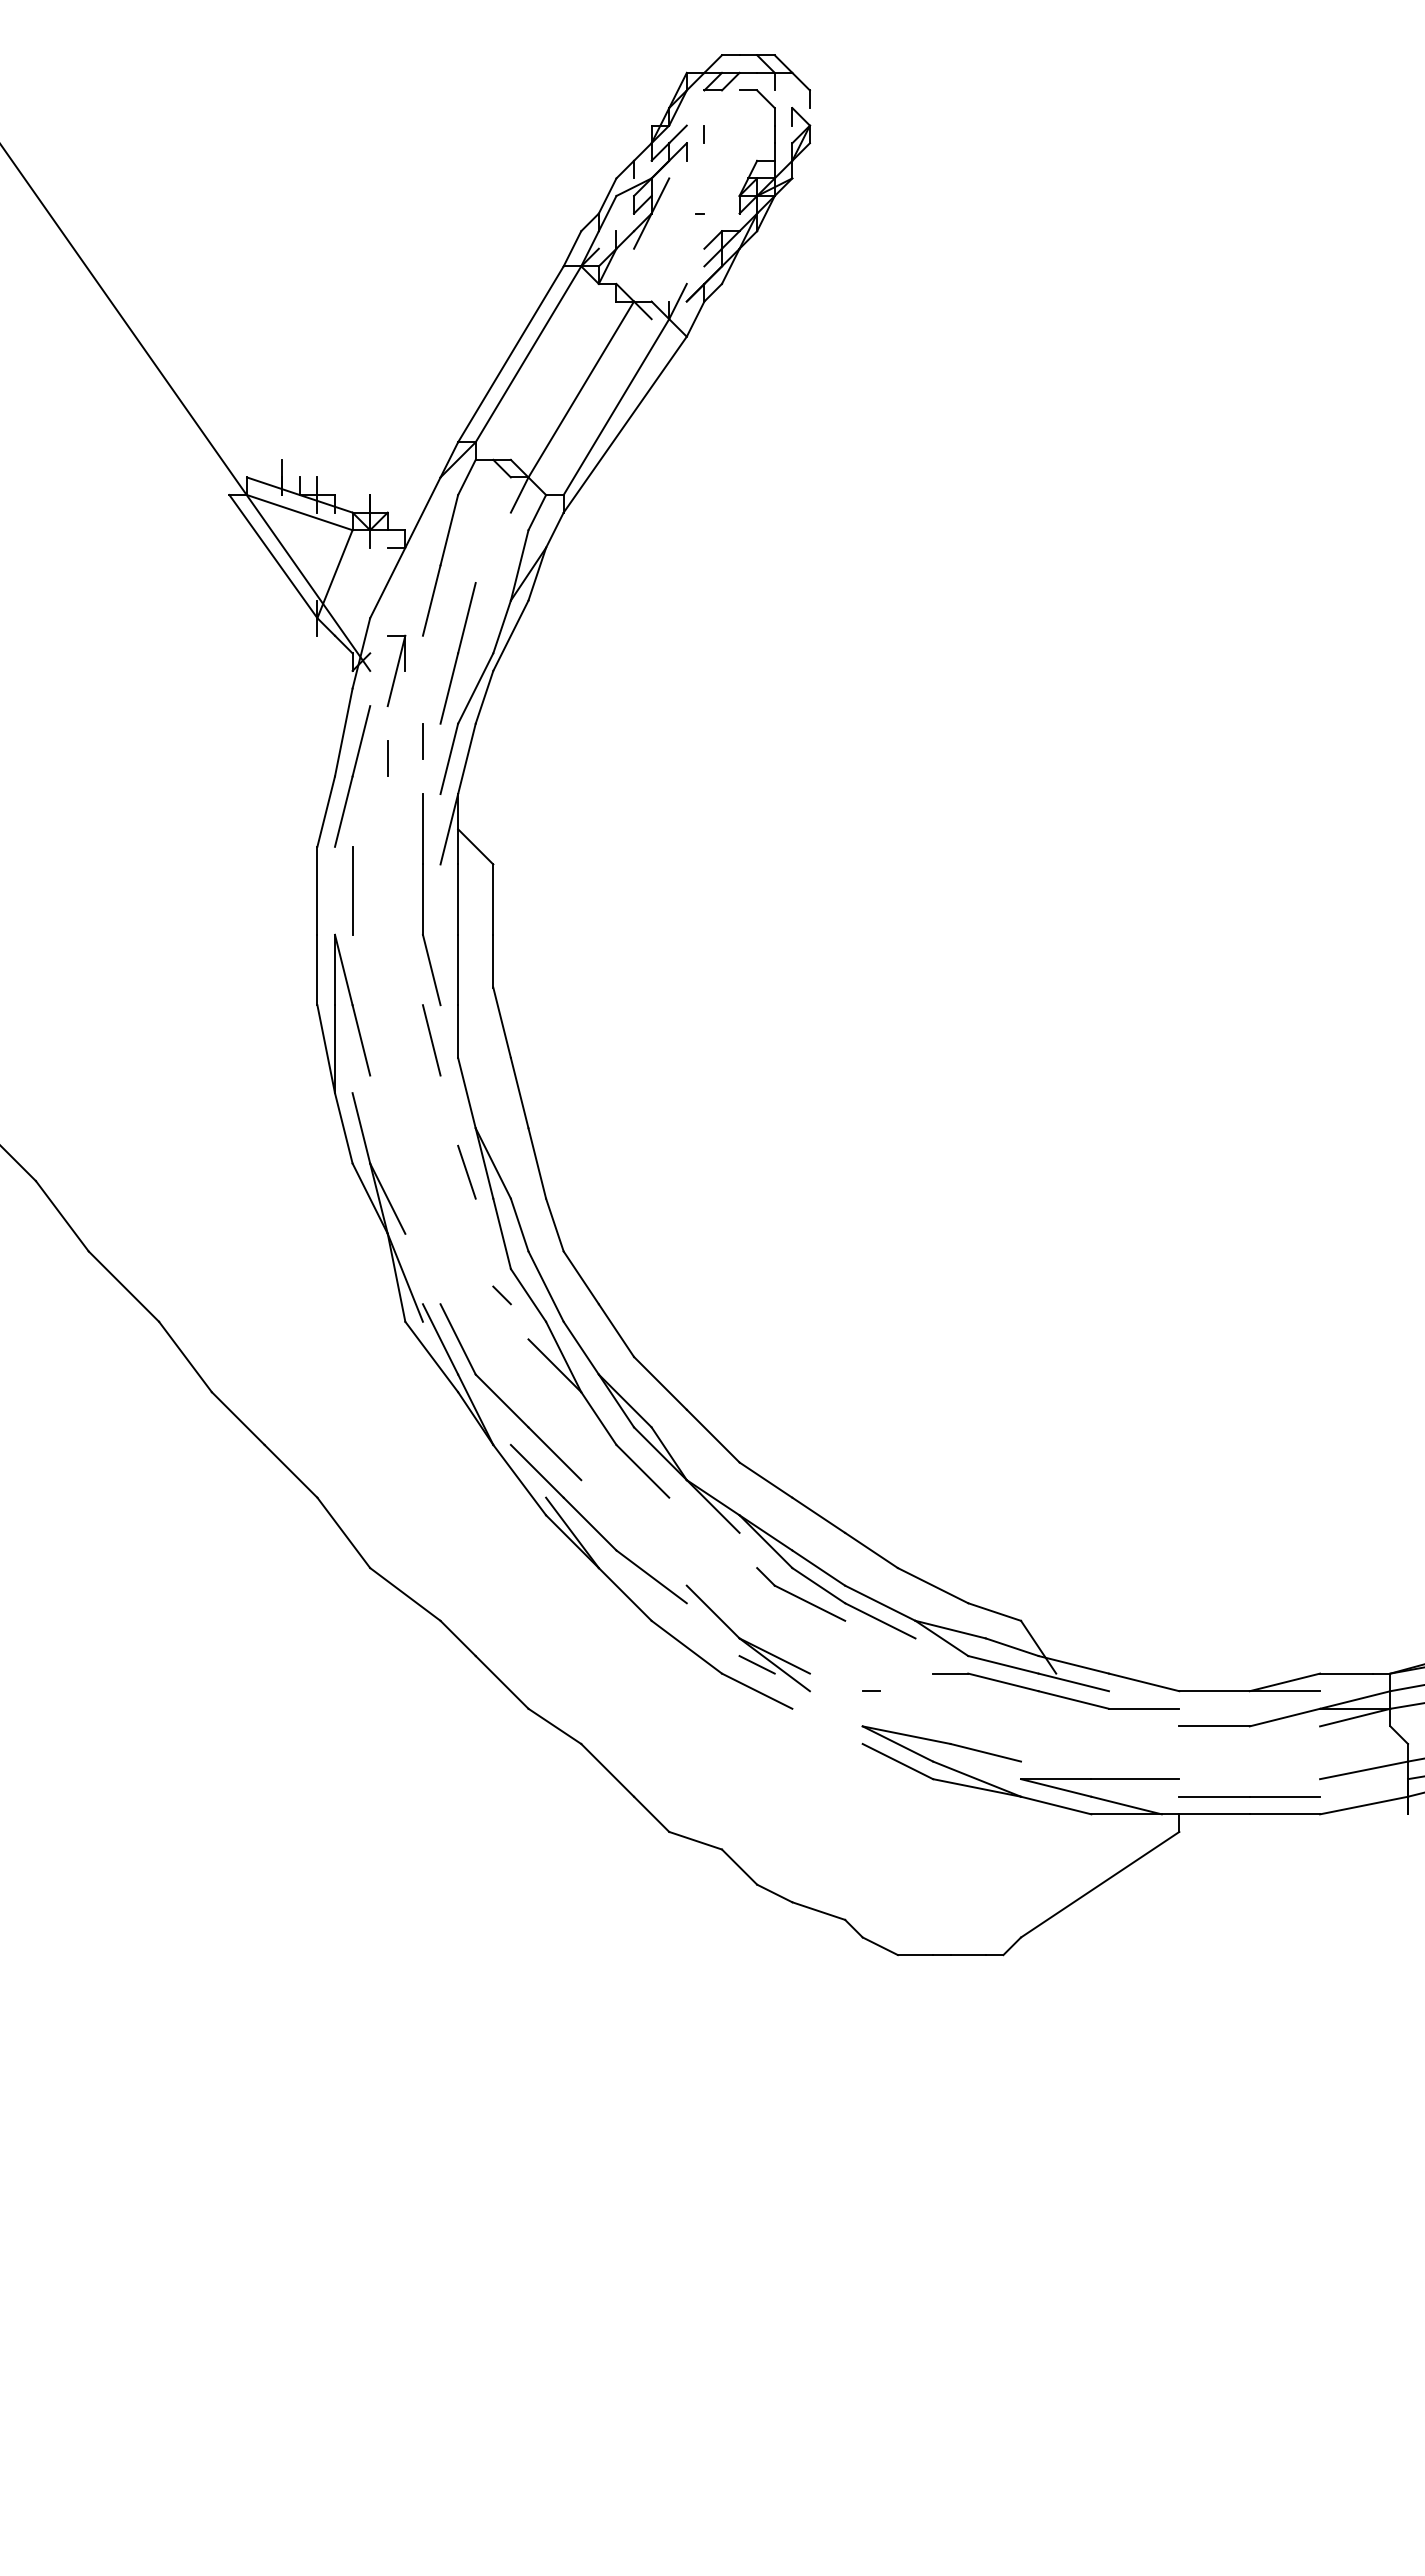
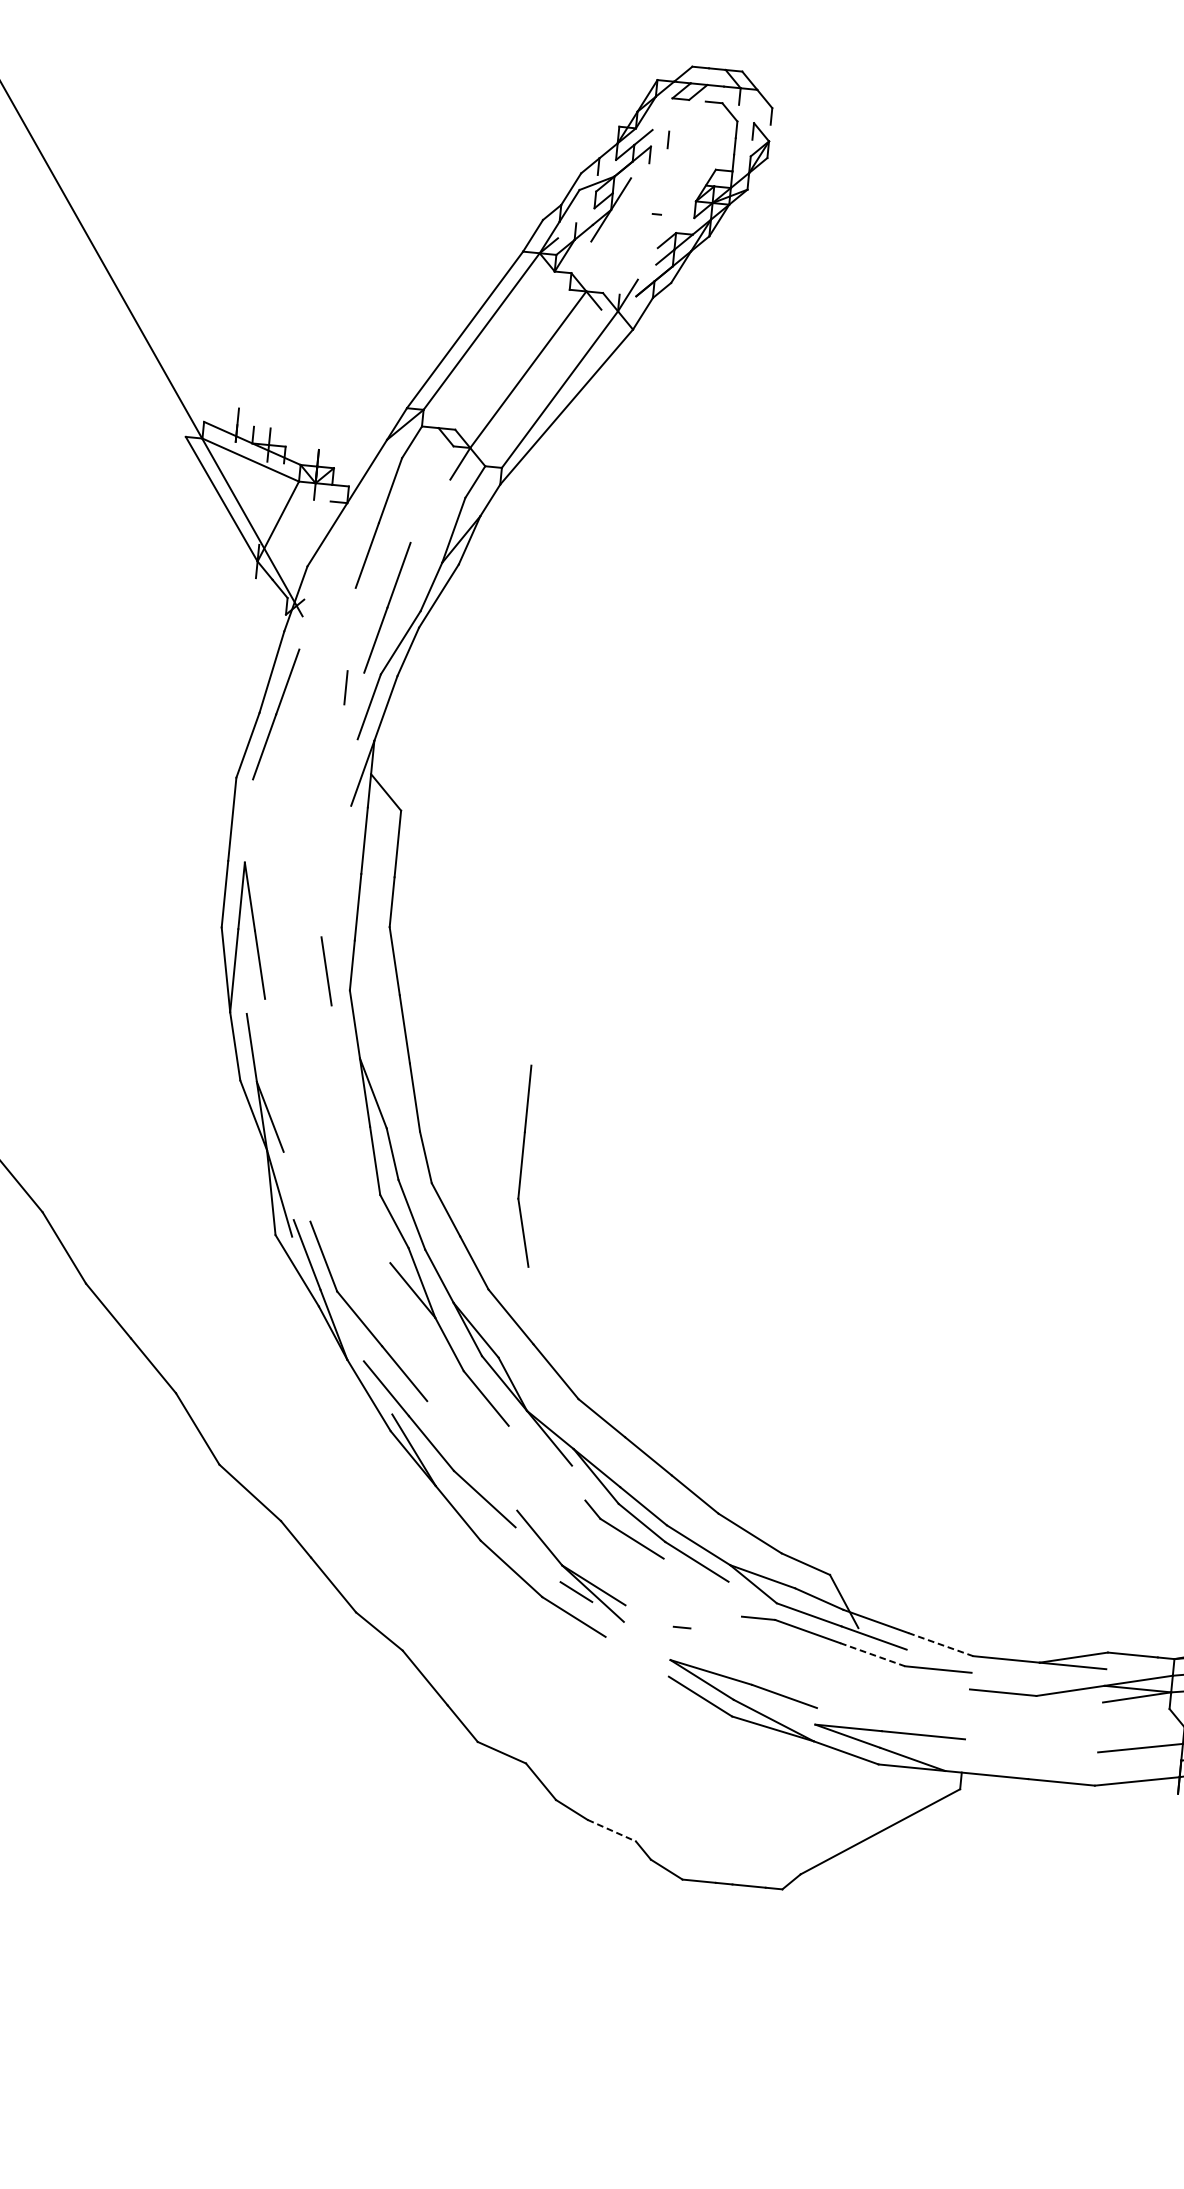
part: (396, 670) -> (327, 618), removed
line: (387, 758) -> (310, 700), removed
line: (352, 890) -> (265, 822), removed
part: (423, 899) -> (522, 1165), moved
line: (466, 1171) -> (347, 1098), removed
line: (501, 1295) -> (368, 1219), removed
line: (1144, 1682) -> (941, 1644), solid -> dashed
line: (1074, 1700) -> (873, 1655), solid -> dashed
line: (1249, 1796) -> (1029, 1762), removed
line: (818, 1911) -> (611, 1831), solid -> dashed

